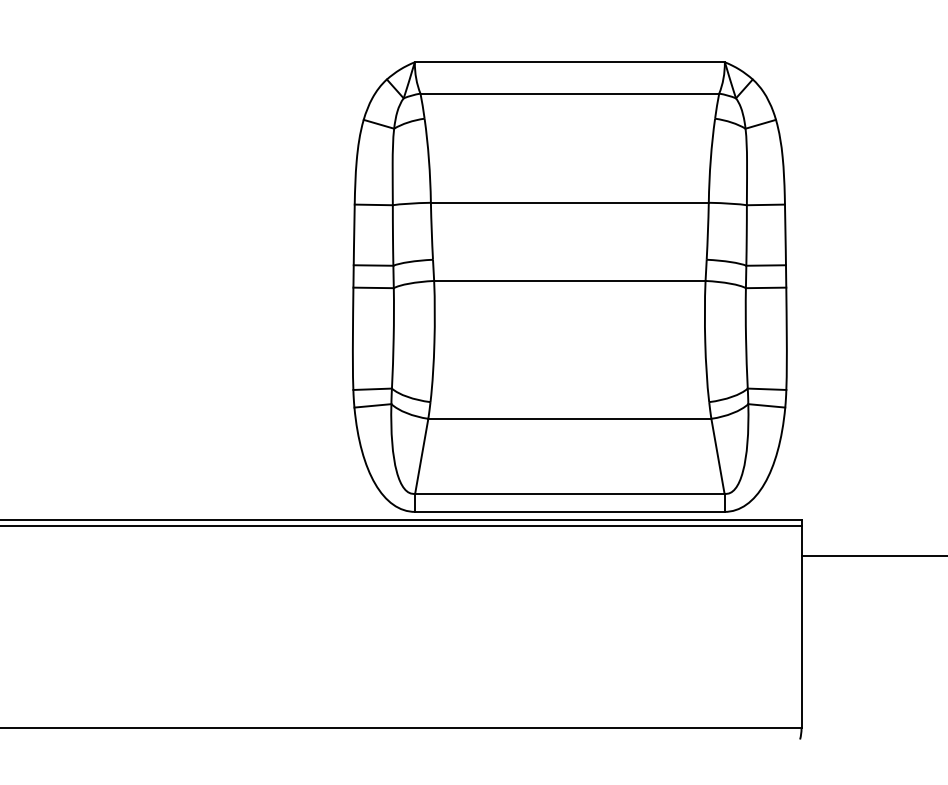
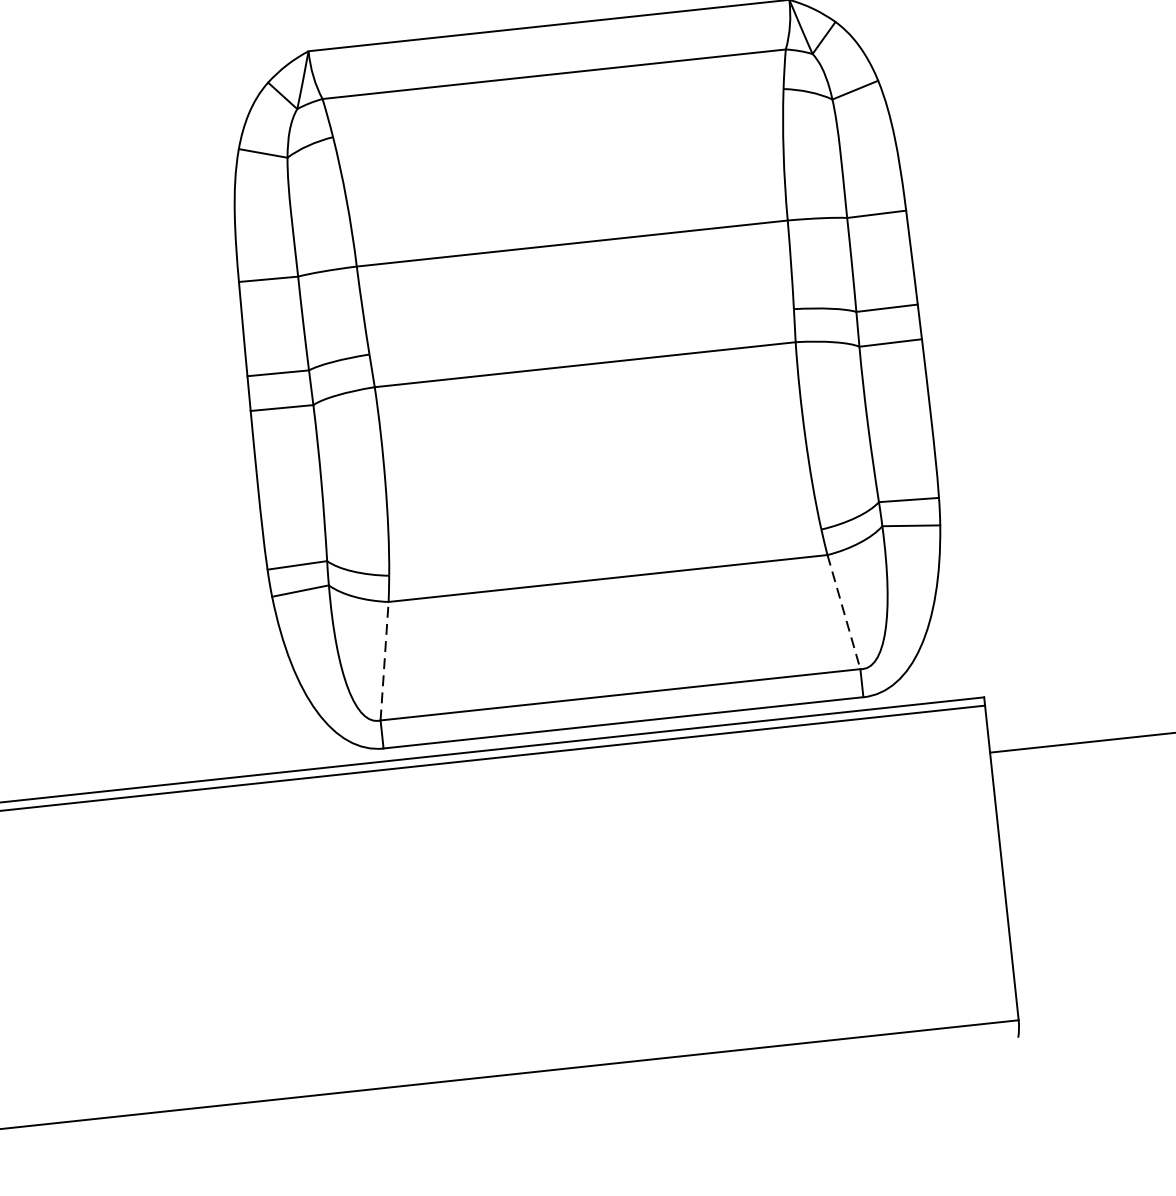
line: (421, 455) -> (384, 659), solid -> dashed
line: (718, 456) -> (844, 612), solid -> dashed

